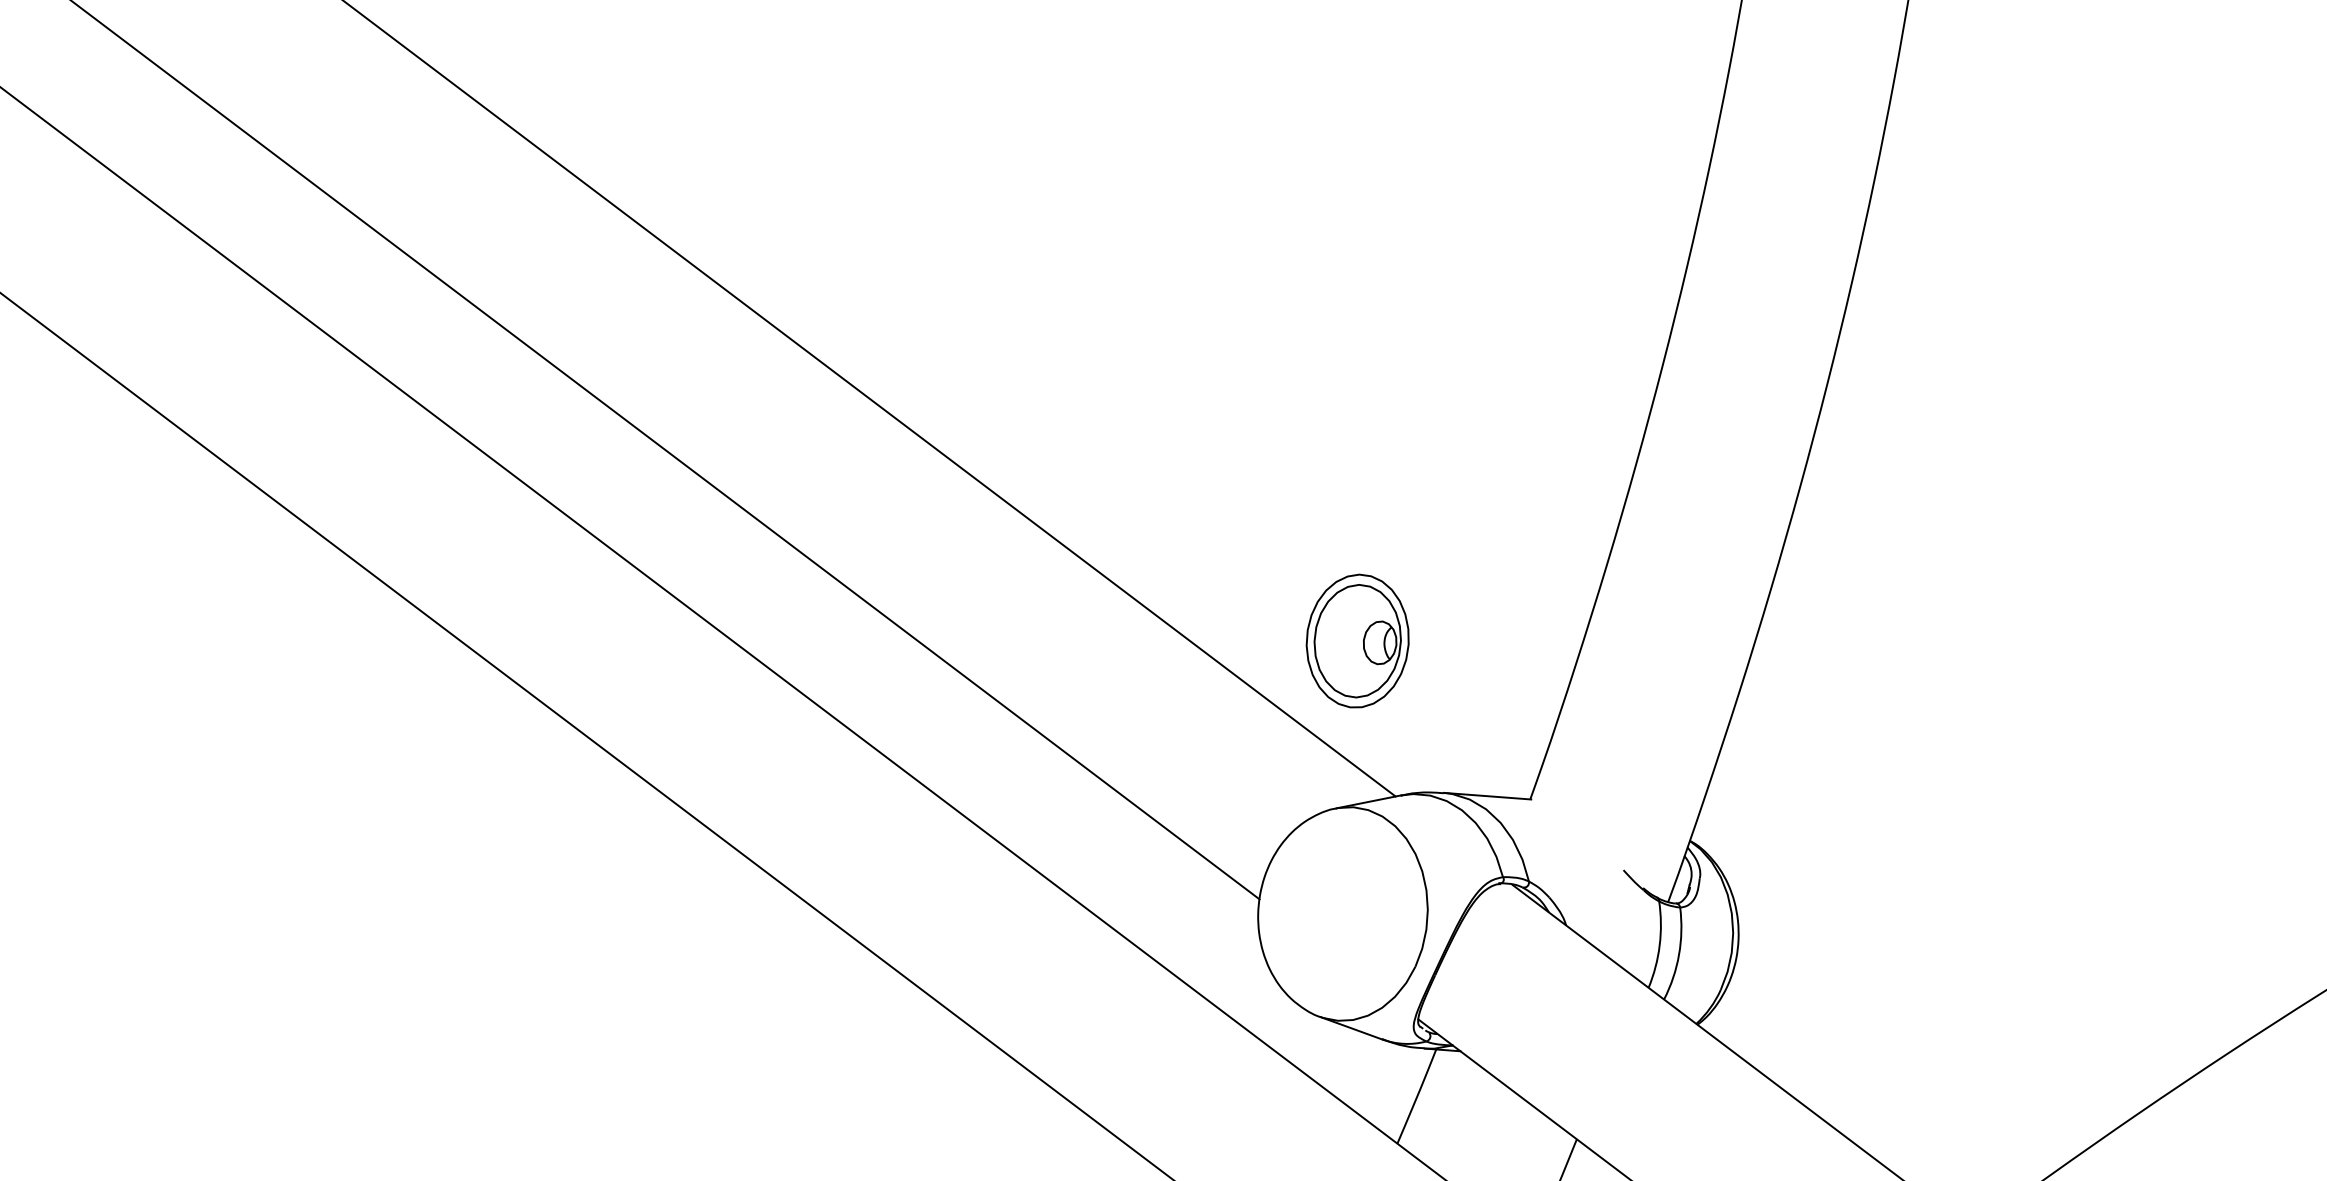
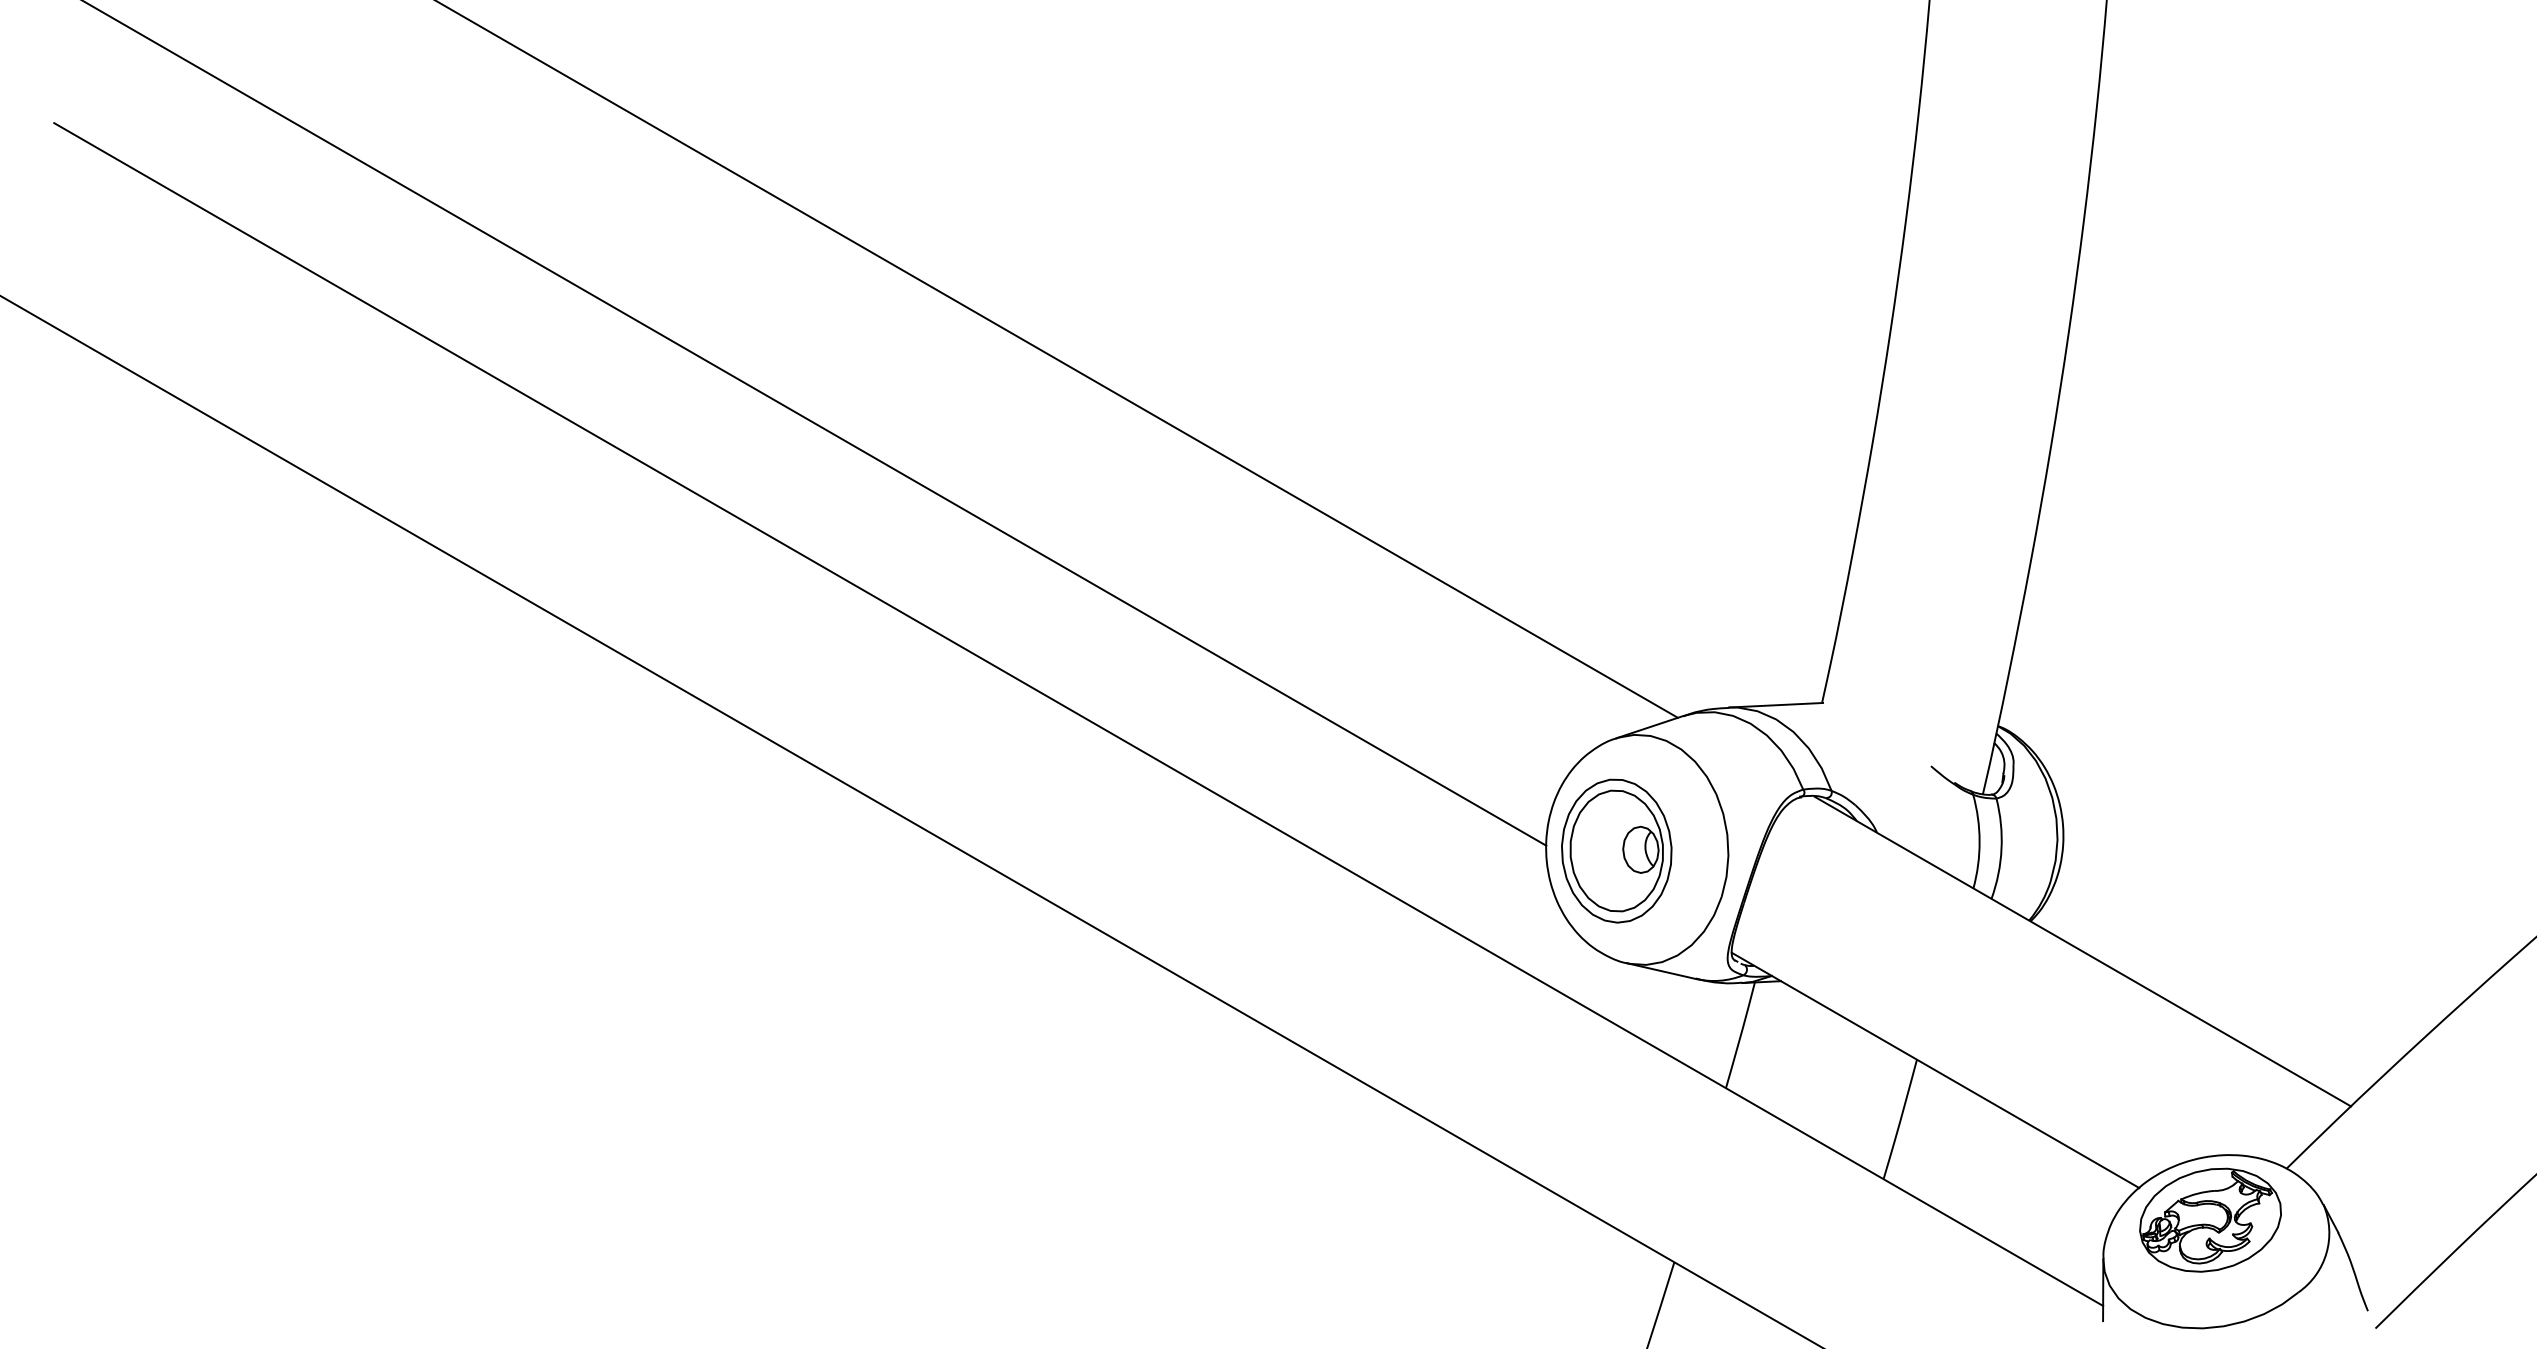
part: (1357, 640) -> (1616, 850), moved

